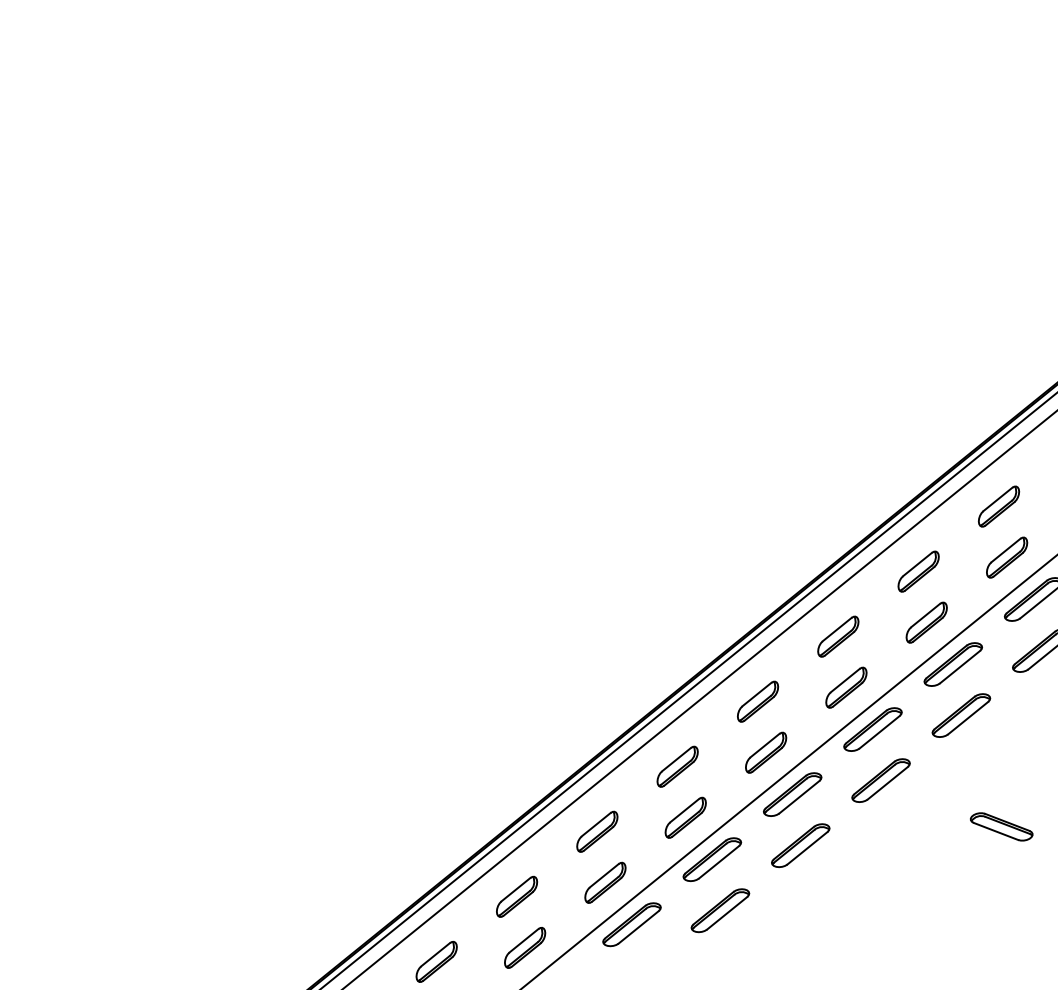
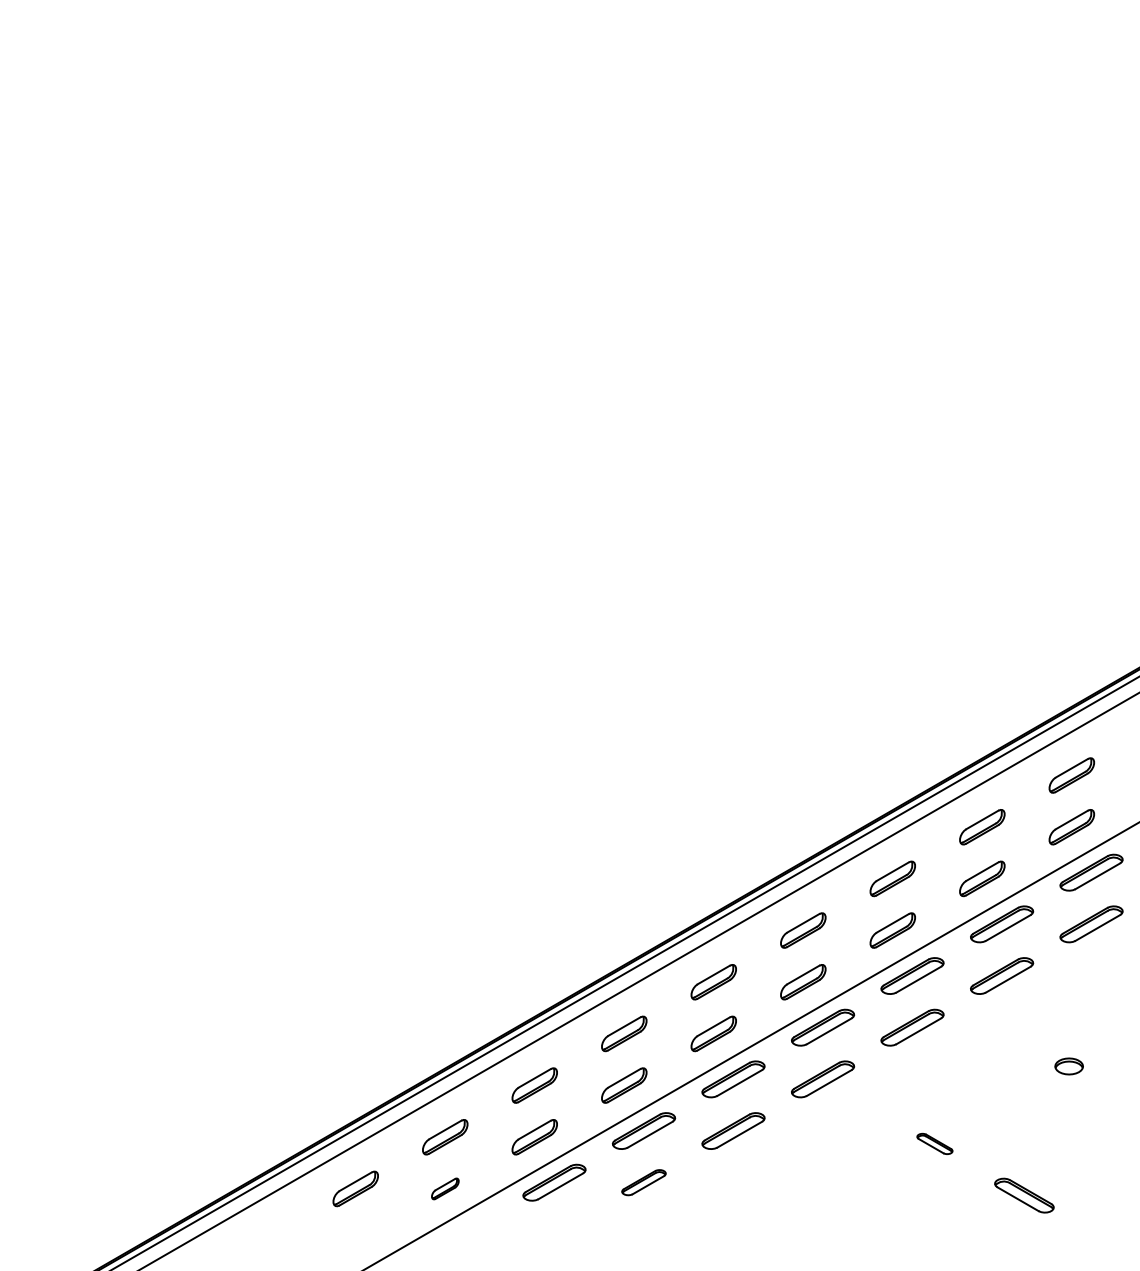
part: (1001, 826) -> (934, 1143), size x0.6
part: (719, 910) -> (643, 1182), size x0.7
part: (525, 947) -> (445, 1188), size x0.6

